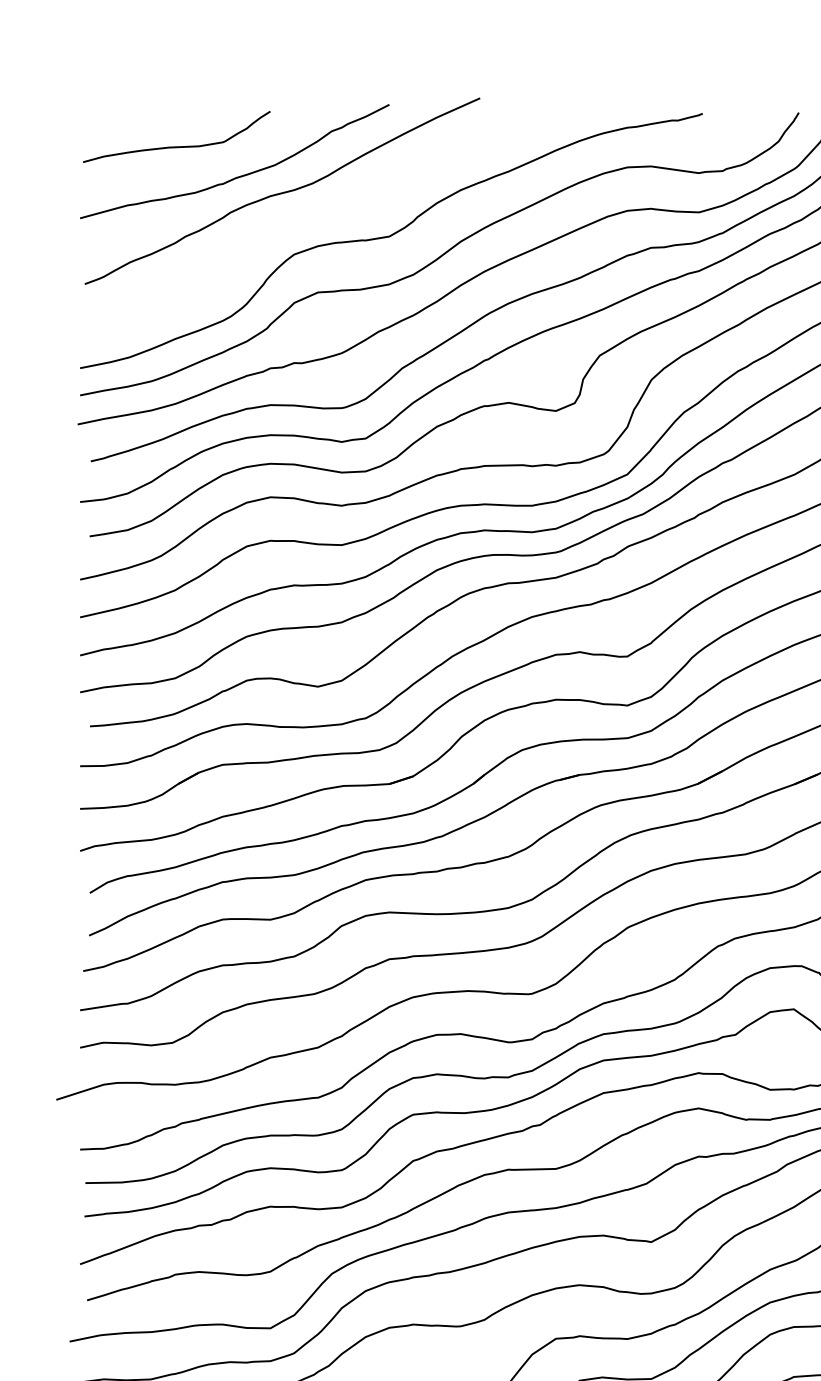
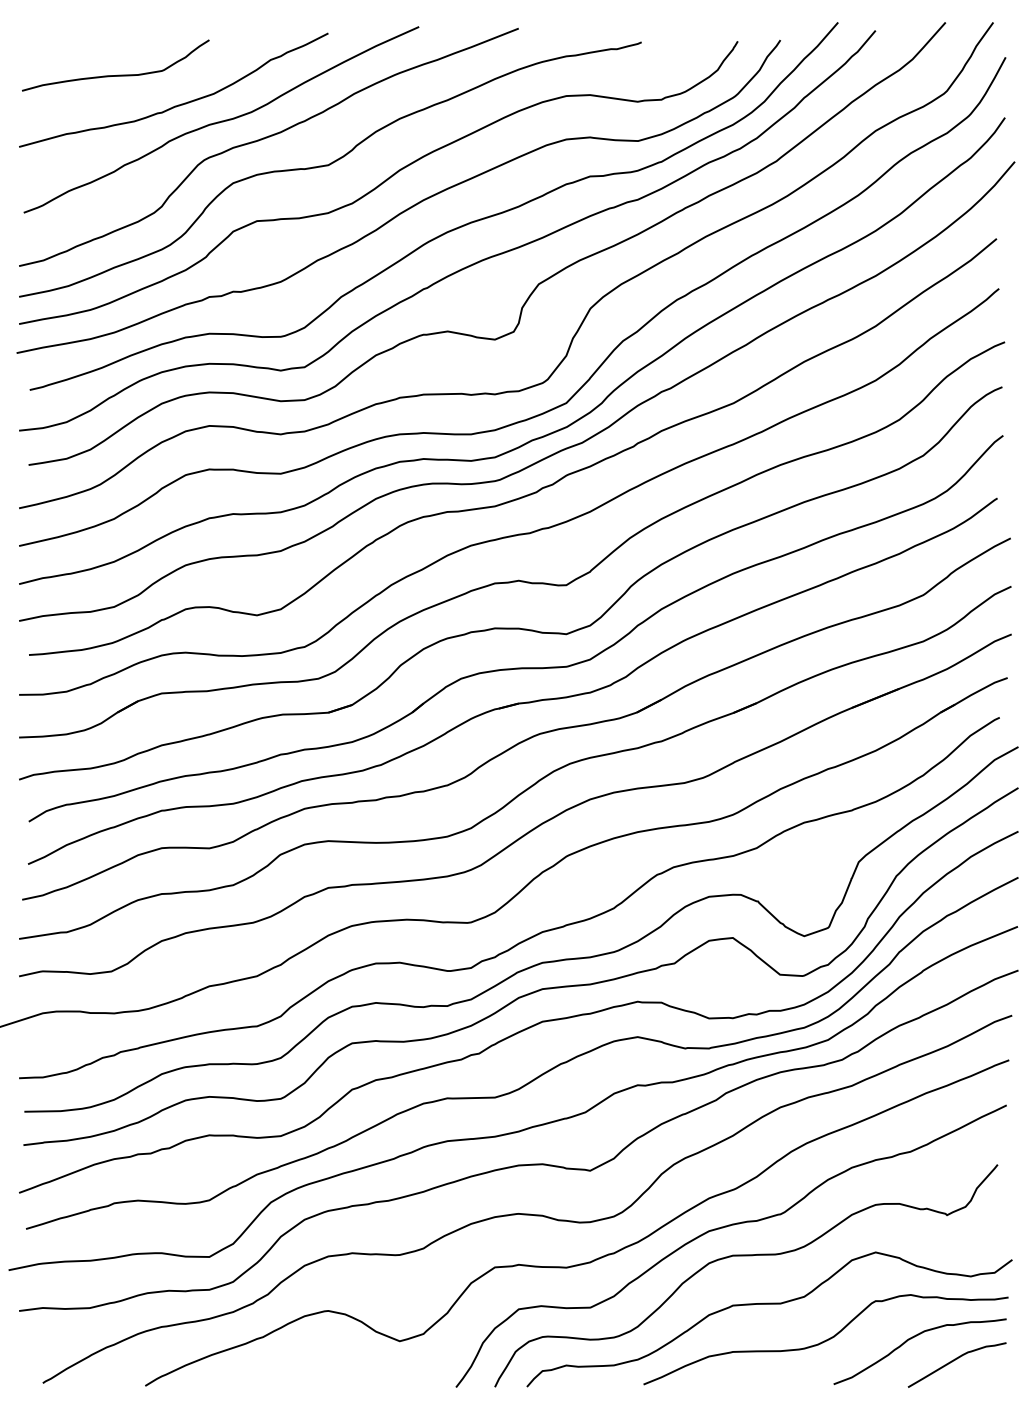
curve: (328, 209) -> (267, 138), added

